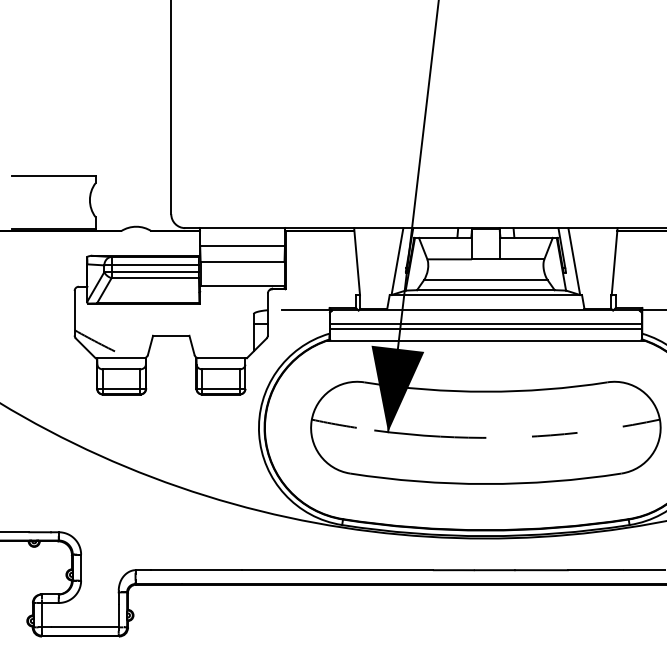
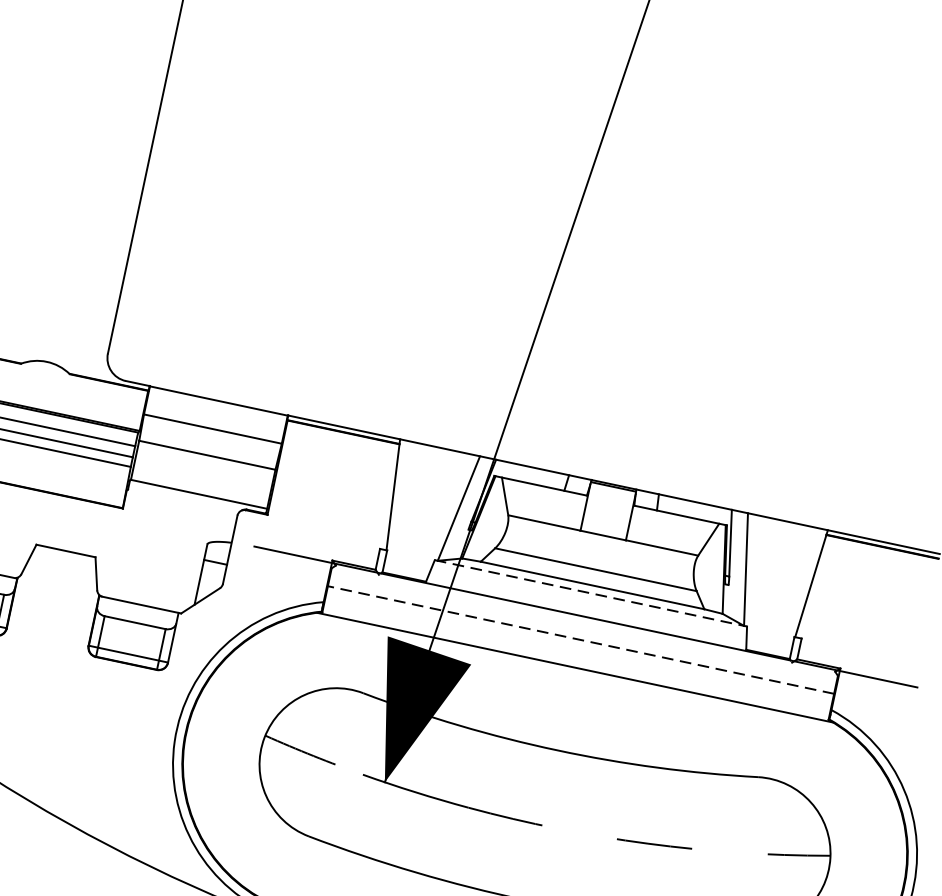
line: (486, 295) -> (591, 594), solid -> dashed
line: (485, 323) -> (580, 639), solid -> dashed
line: (485, 329) -> (578, 649), removed

